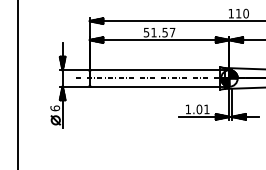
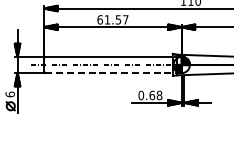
text: (146, 32) -> (100, 19), 51.57 -> 61.57
line: (160, 86) -> (113, 72), solid -> dashed
text: (197, 109) -> (150, 95), 1.01 -> 0.68

